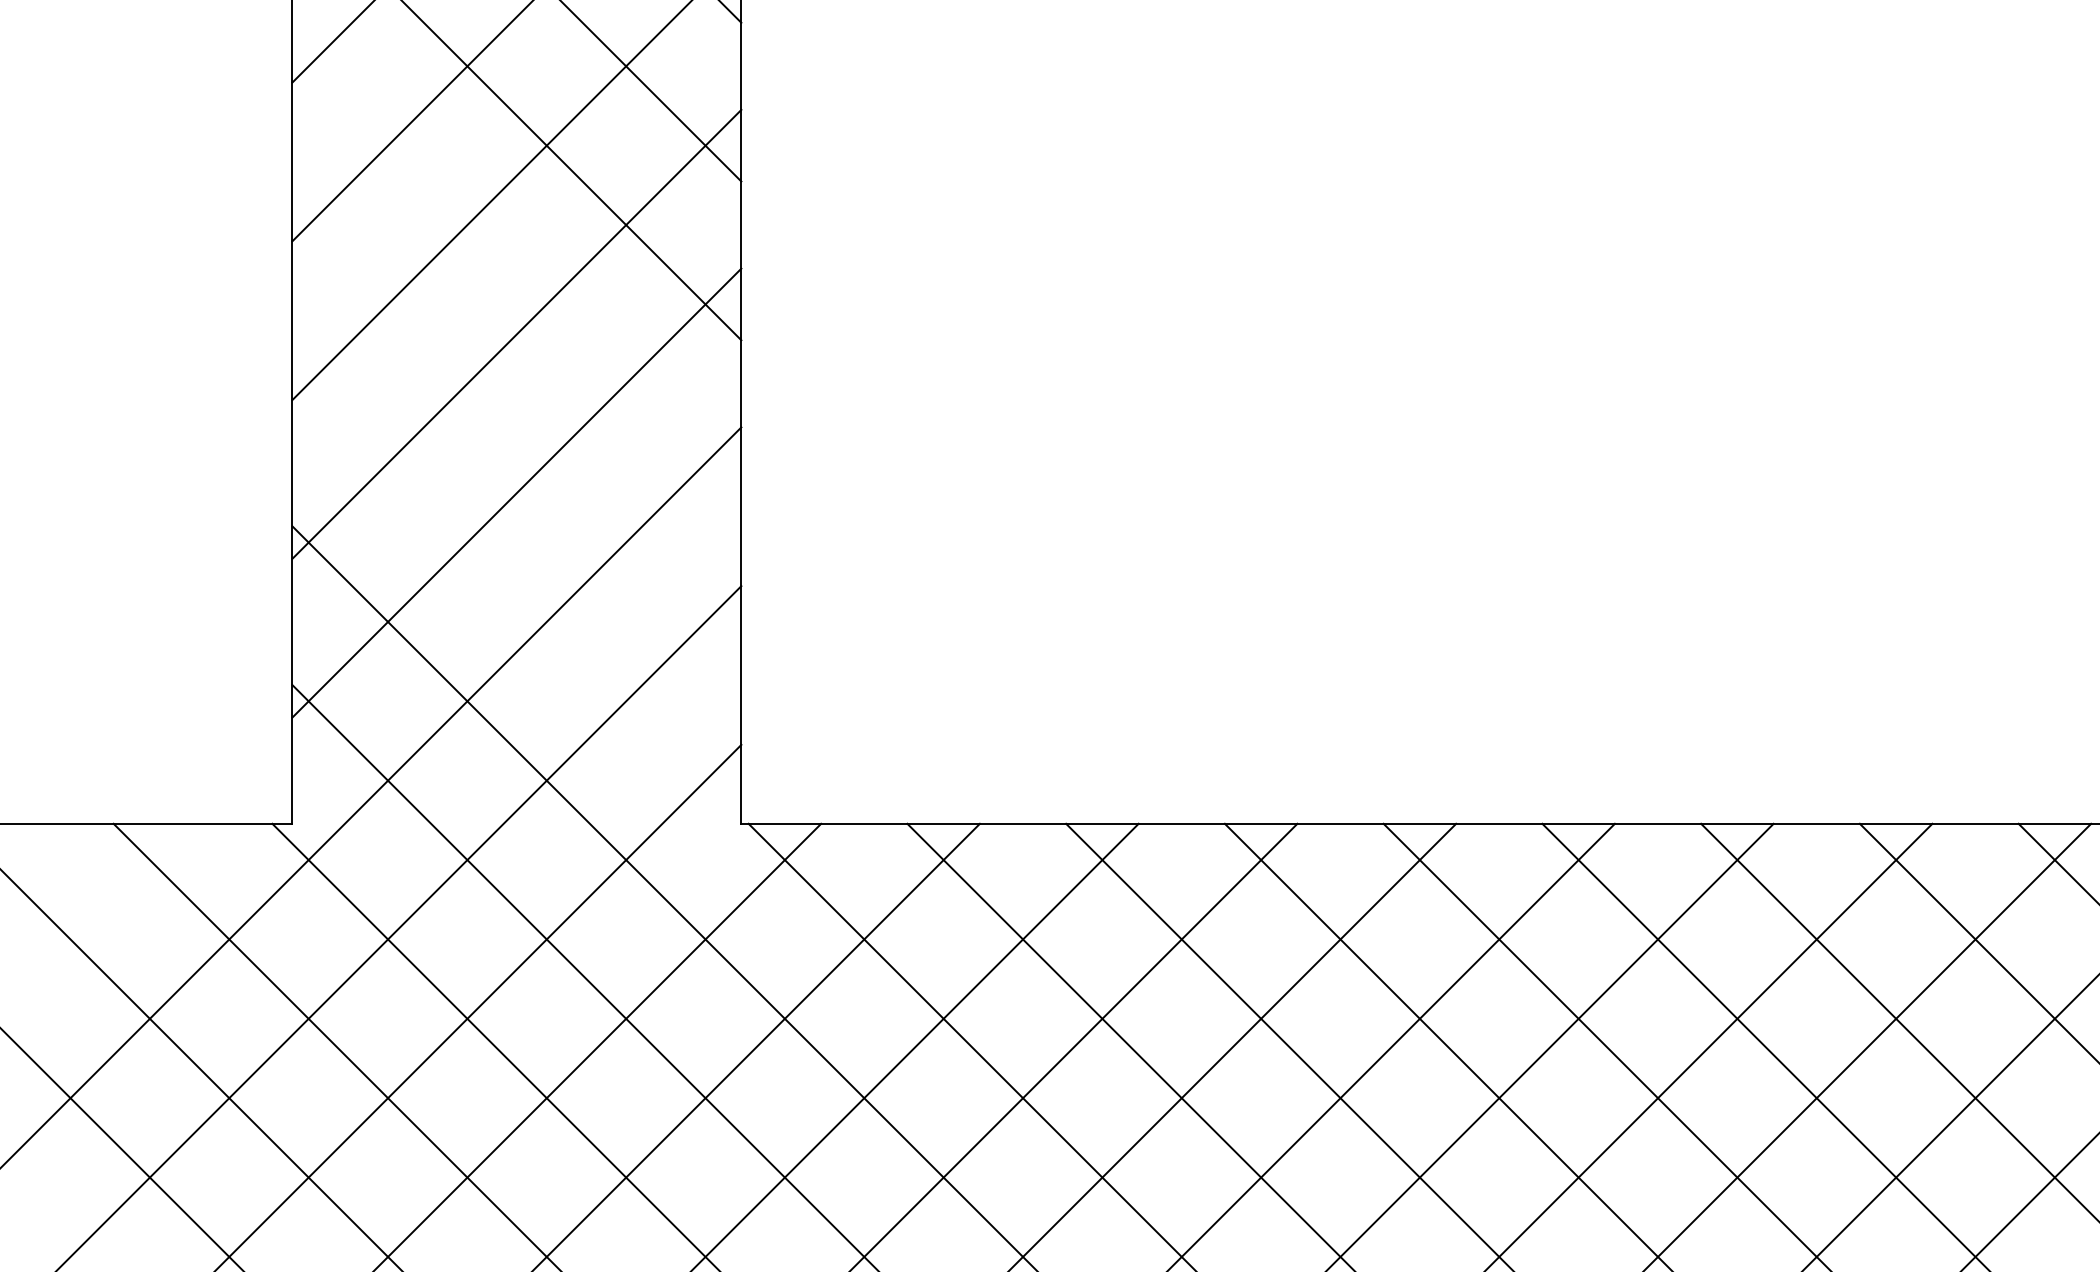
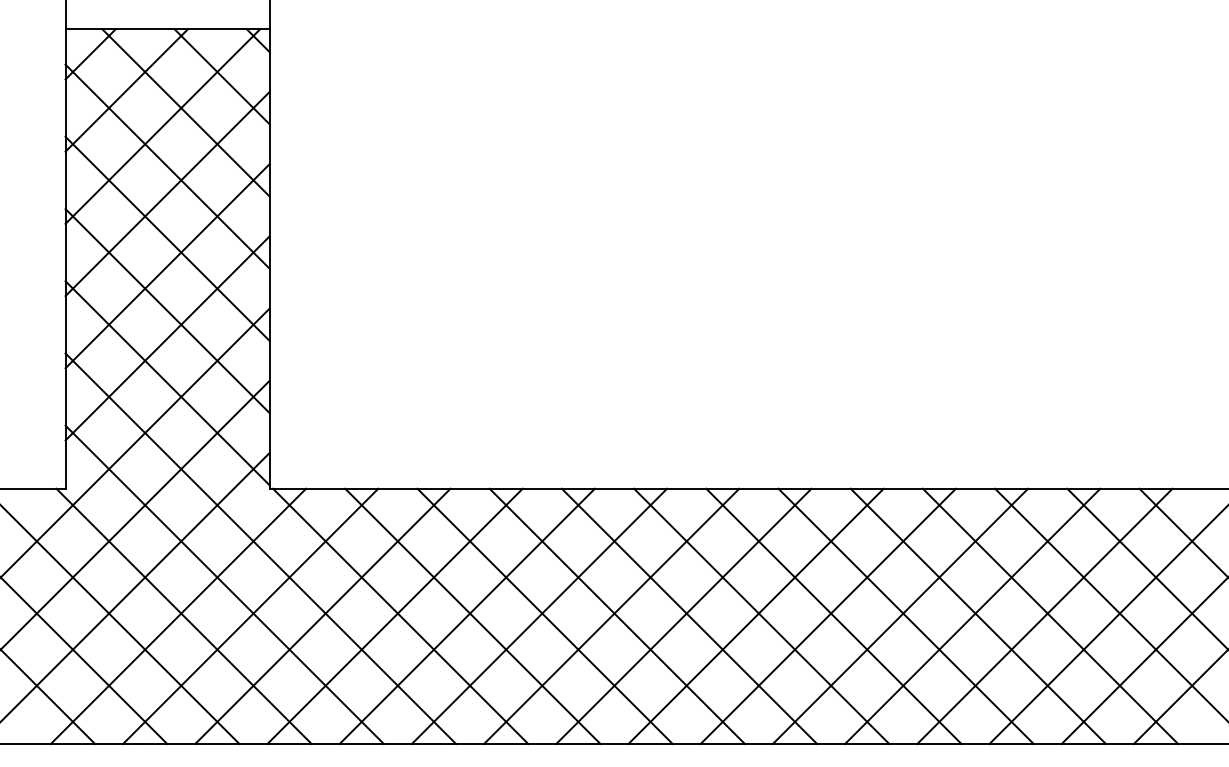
line: (516, 273) -> (167, 238), added
line: (516, 434) -> (167, 311), added
line: (516, 592) -> (167, 383), added

